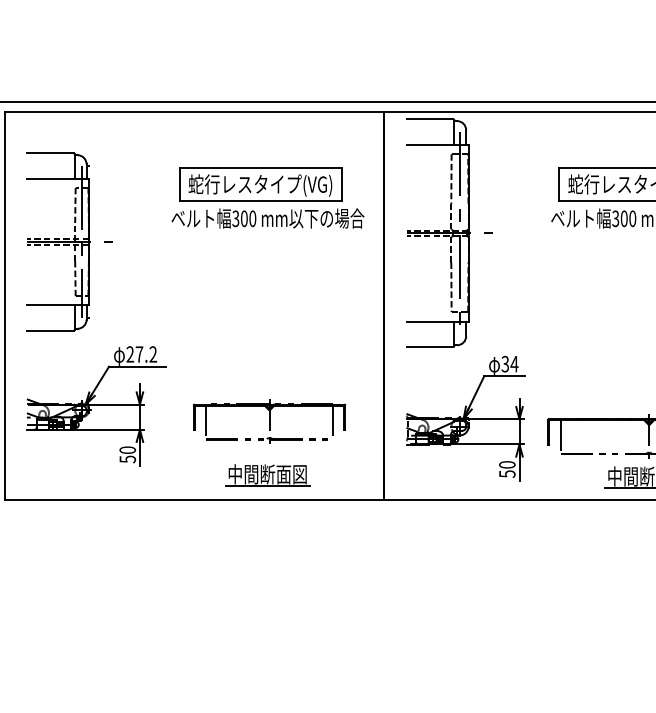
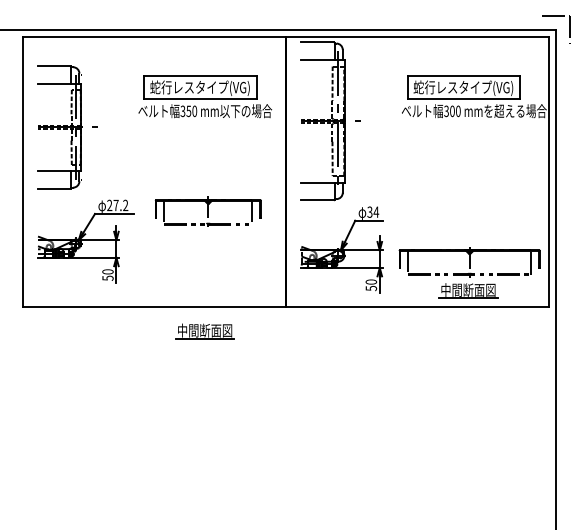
text: (243, 217) -> (188, 110), 300 -> 350
part: (268, 420) -> (207, 211), moved
part: (266, 475) -> (204, 331), moved

